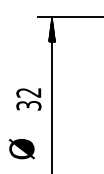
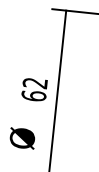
hatch: (51, 29) -> (64, 22), removed
text: (28, 105) -> (33, 95), 32 -> 62

